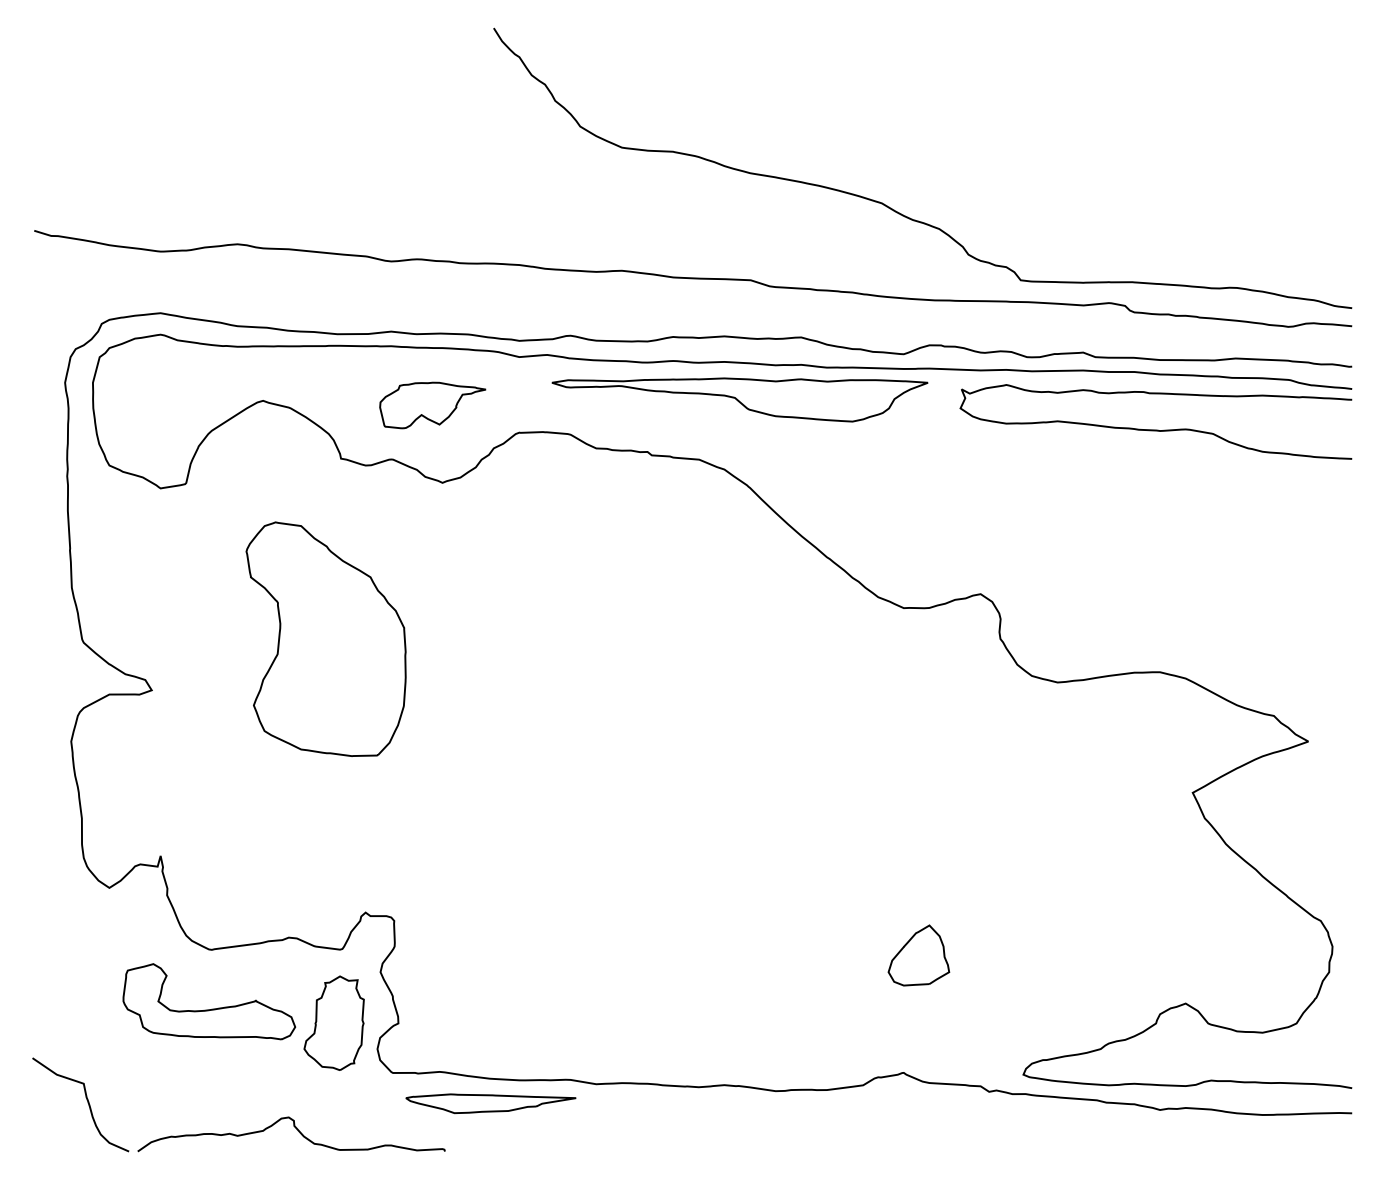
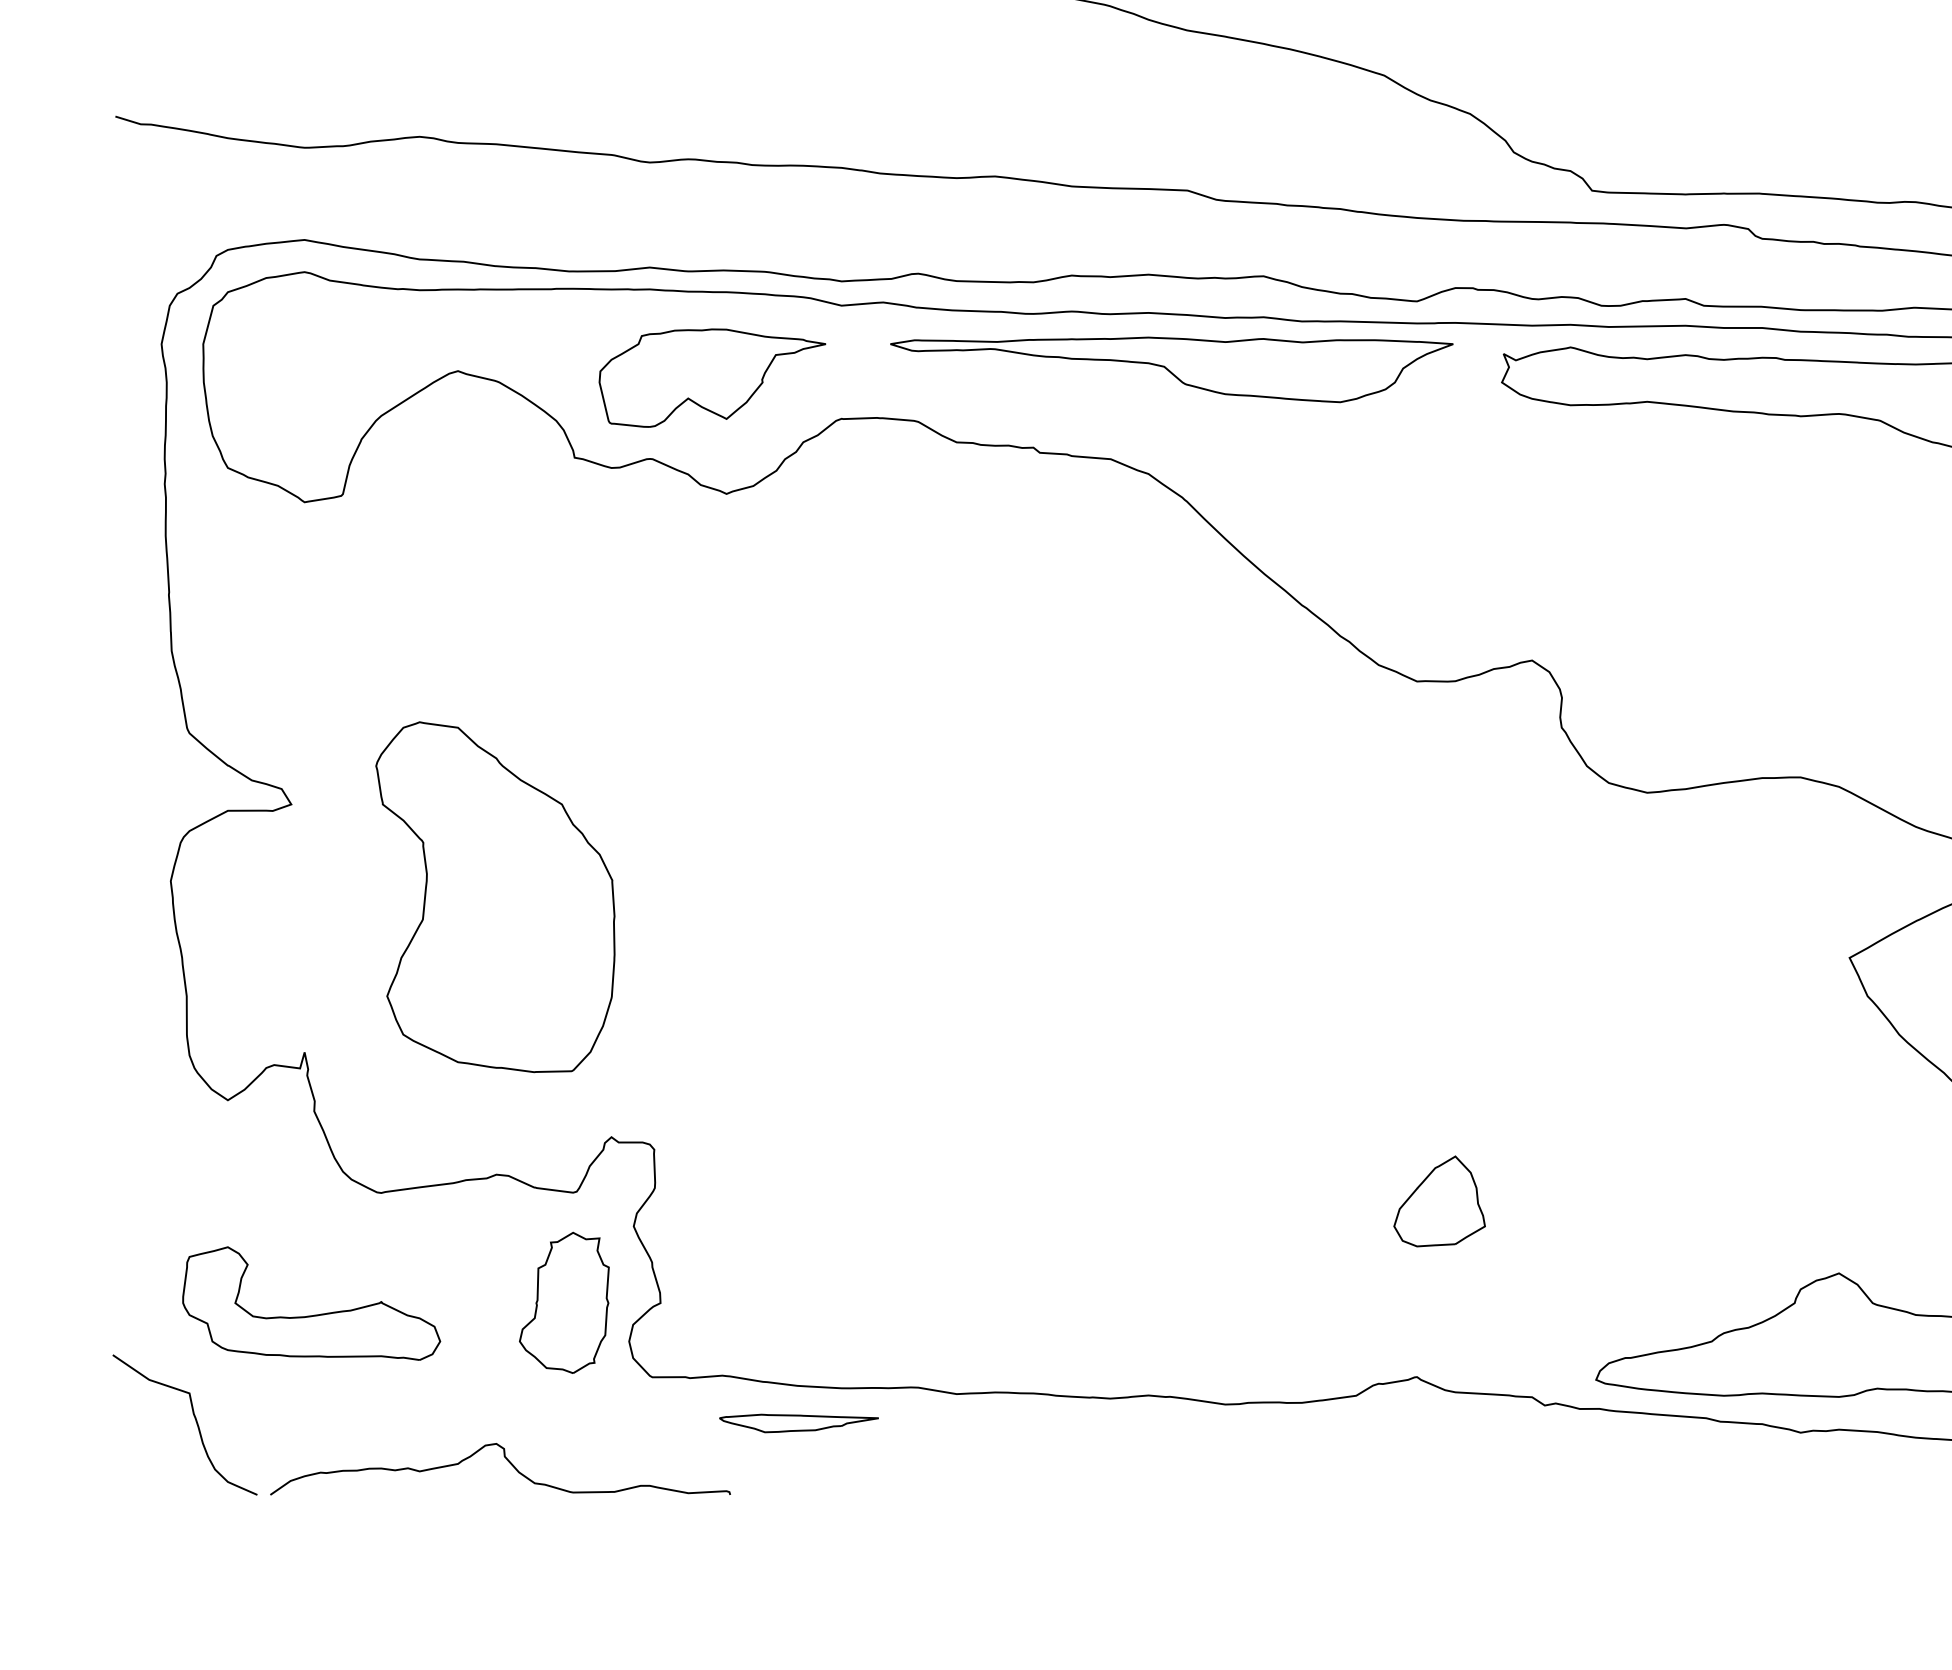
part: (432, 405) -> (711, 378), size x1.43
part: (325, 638) -> (494, 896), moved
part: (212, 1008) -> (316, 1313), moved
part: (490, 1103) -> (798, 1422), size x0.62

